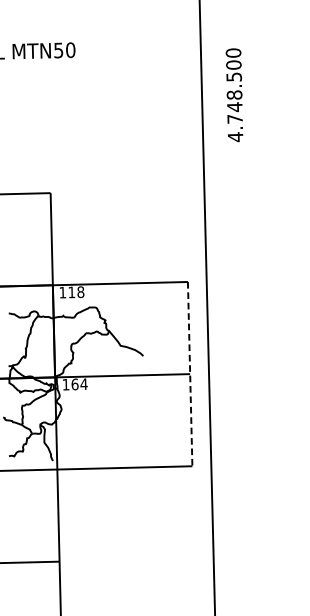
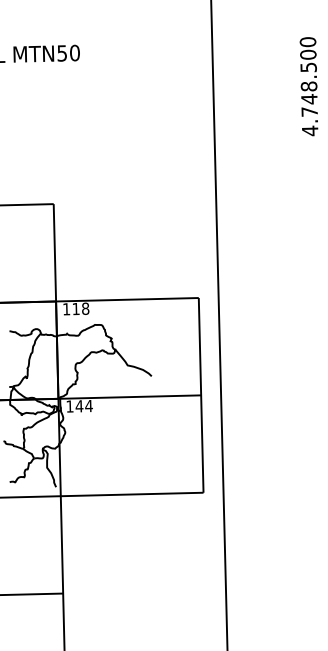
text: (234, 95) -> (308, 86), moved
line: (190, 374) -> (201, 395), dashed -> solid
text: (75, 384) -> (79, 406), 164 -> 144

